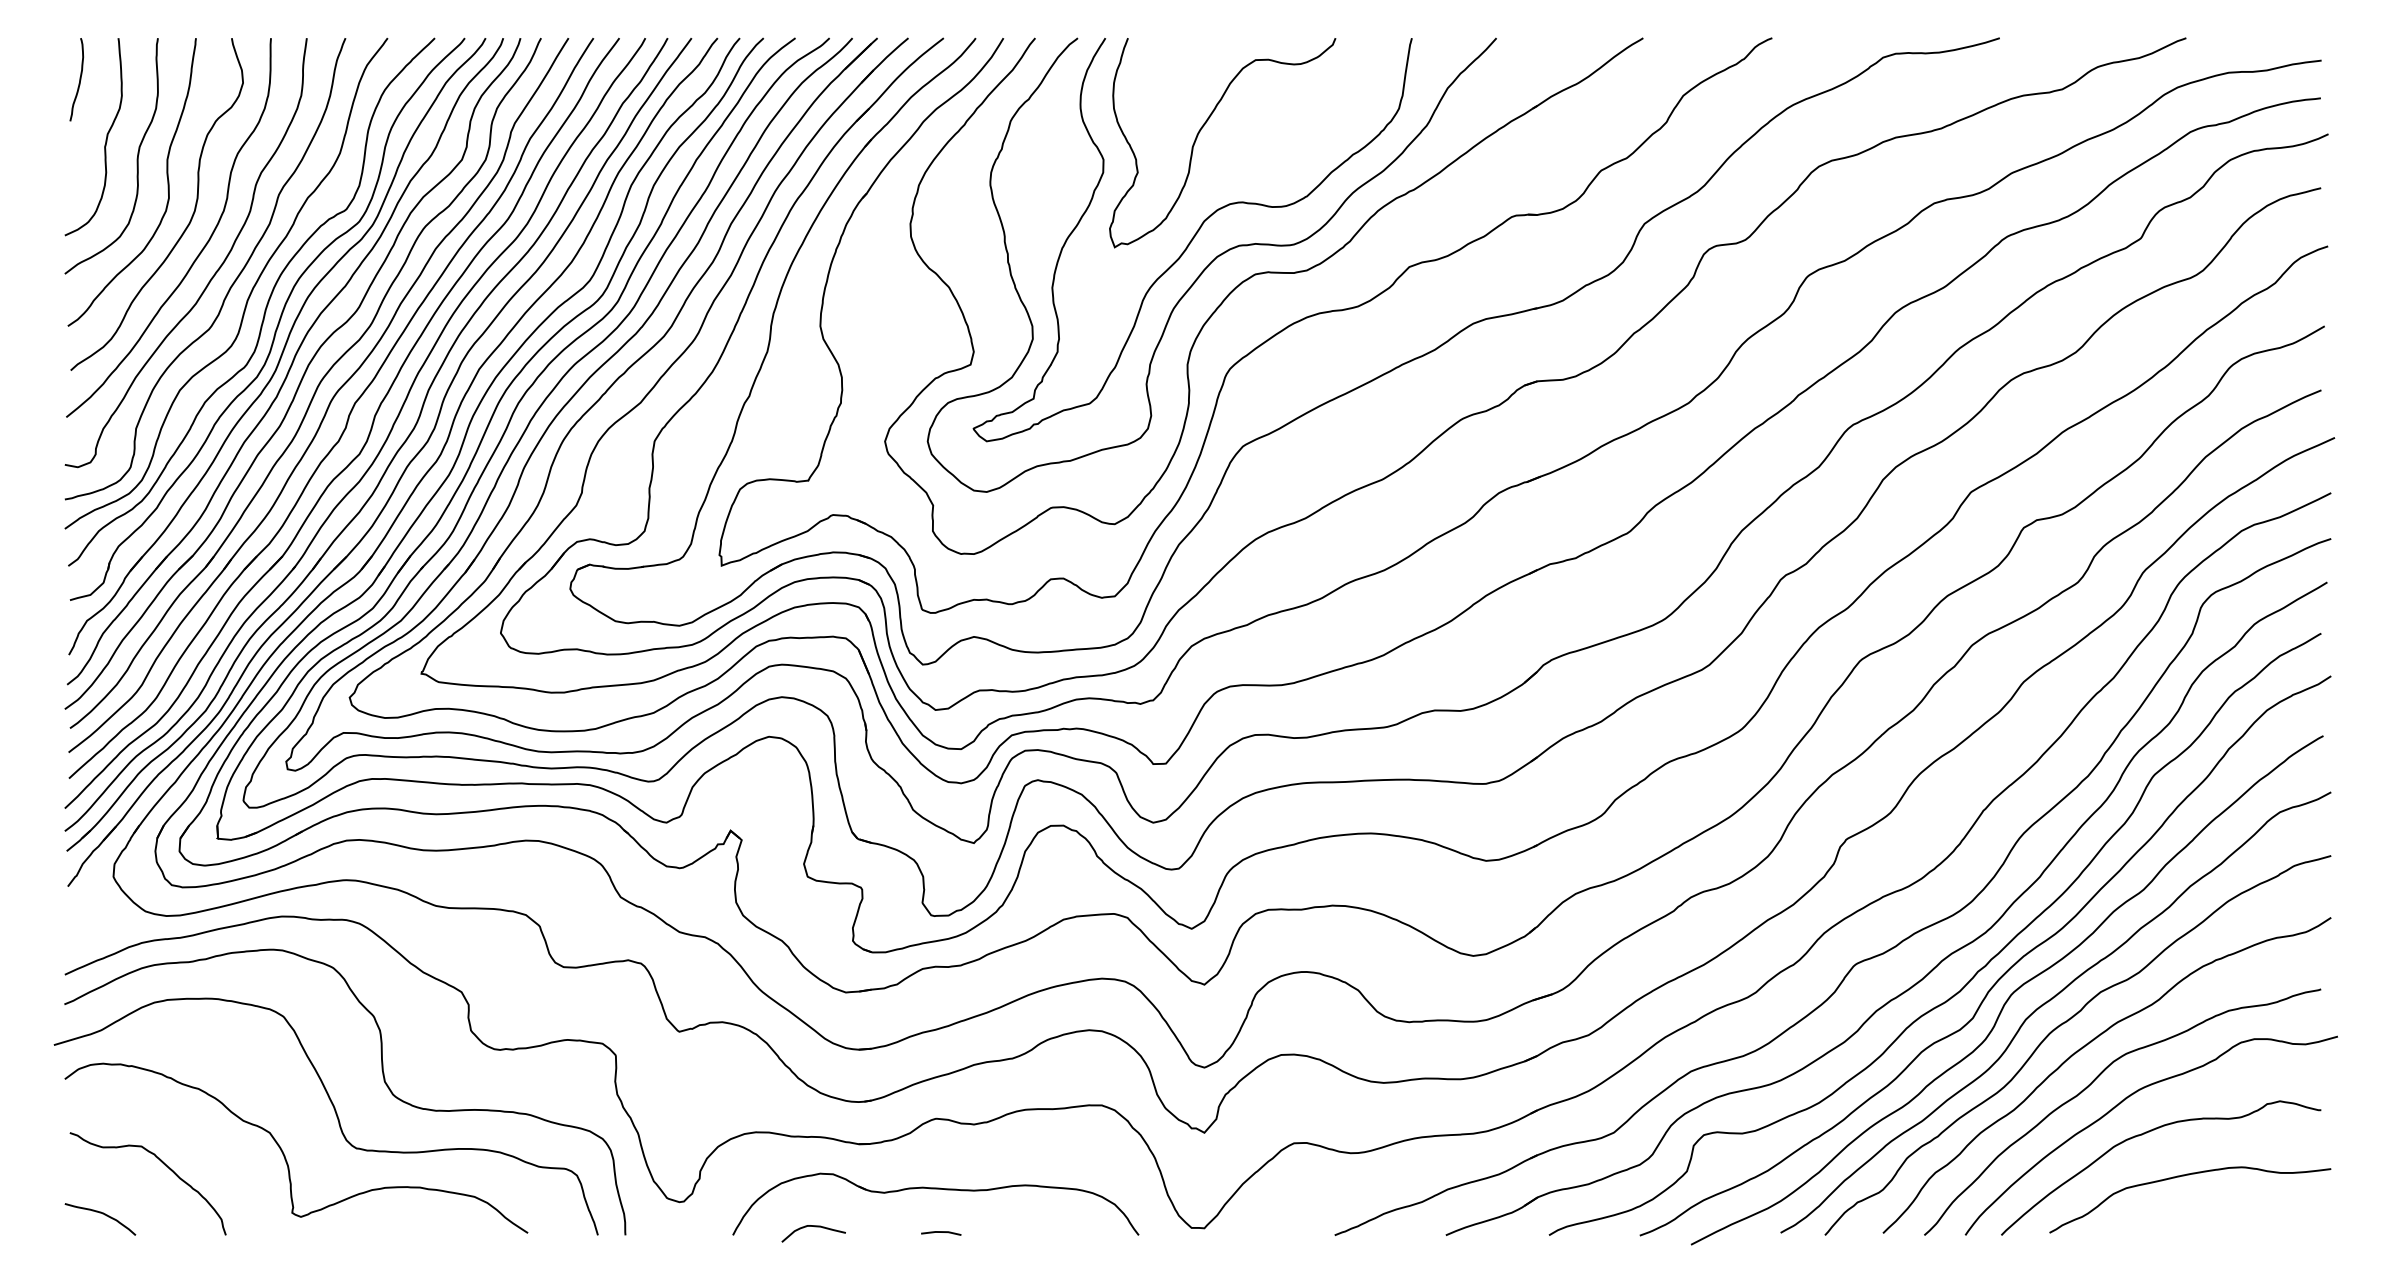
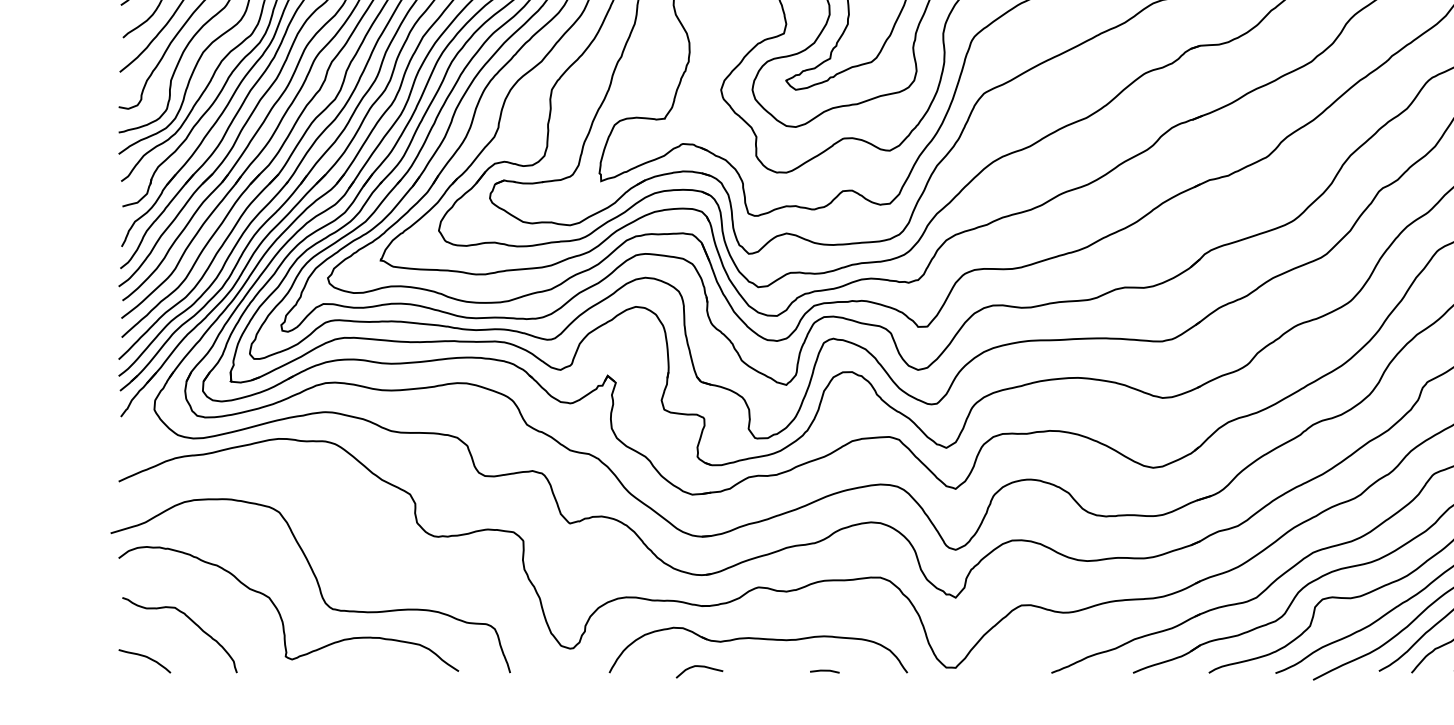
curve: (383, 1080) -> (352, 559), removed
curve: (814, 1227) -> (700, 667), moved
line: (941, 1232) -> (825, 670), moved

